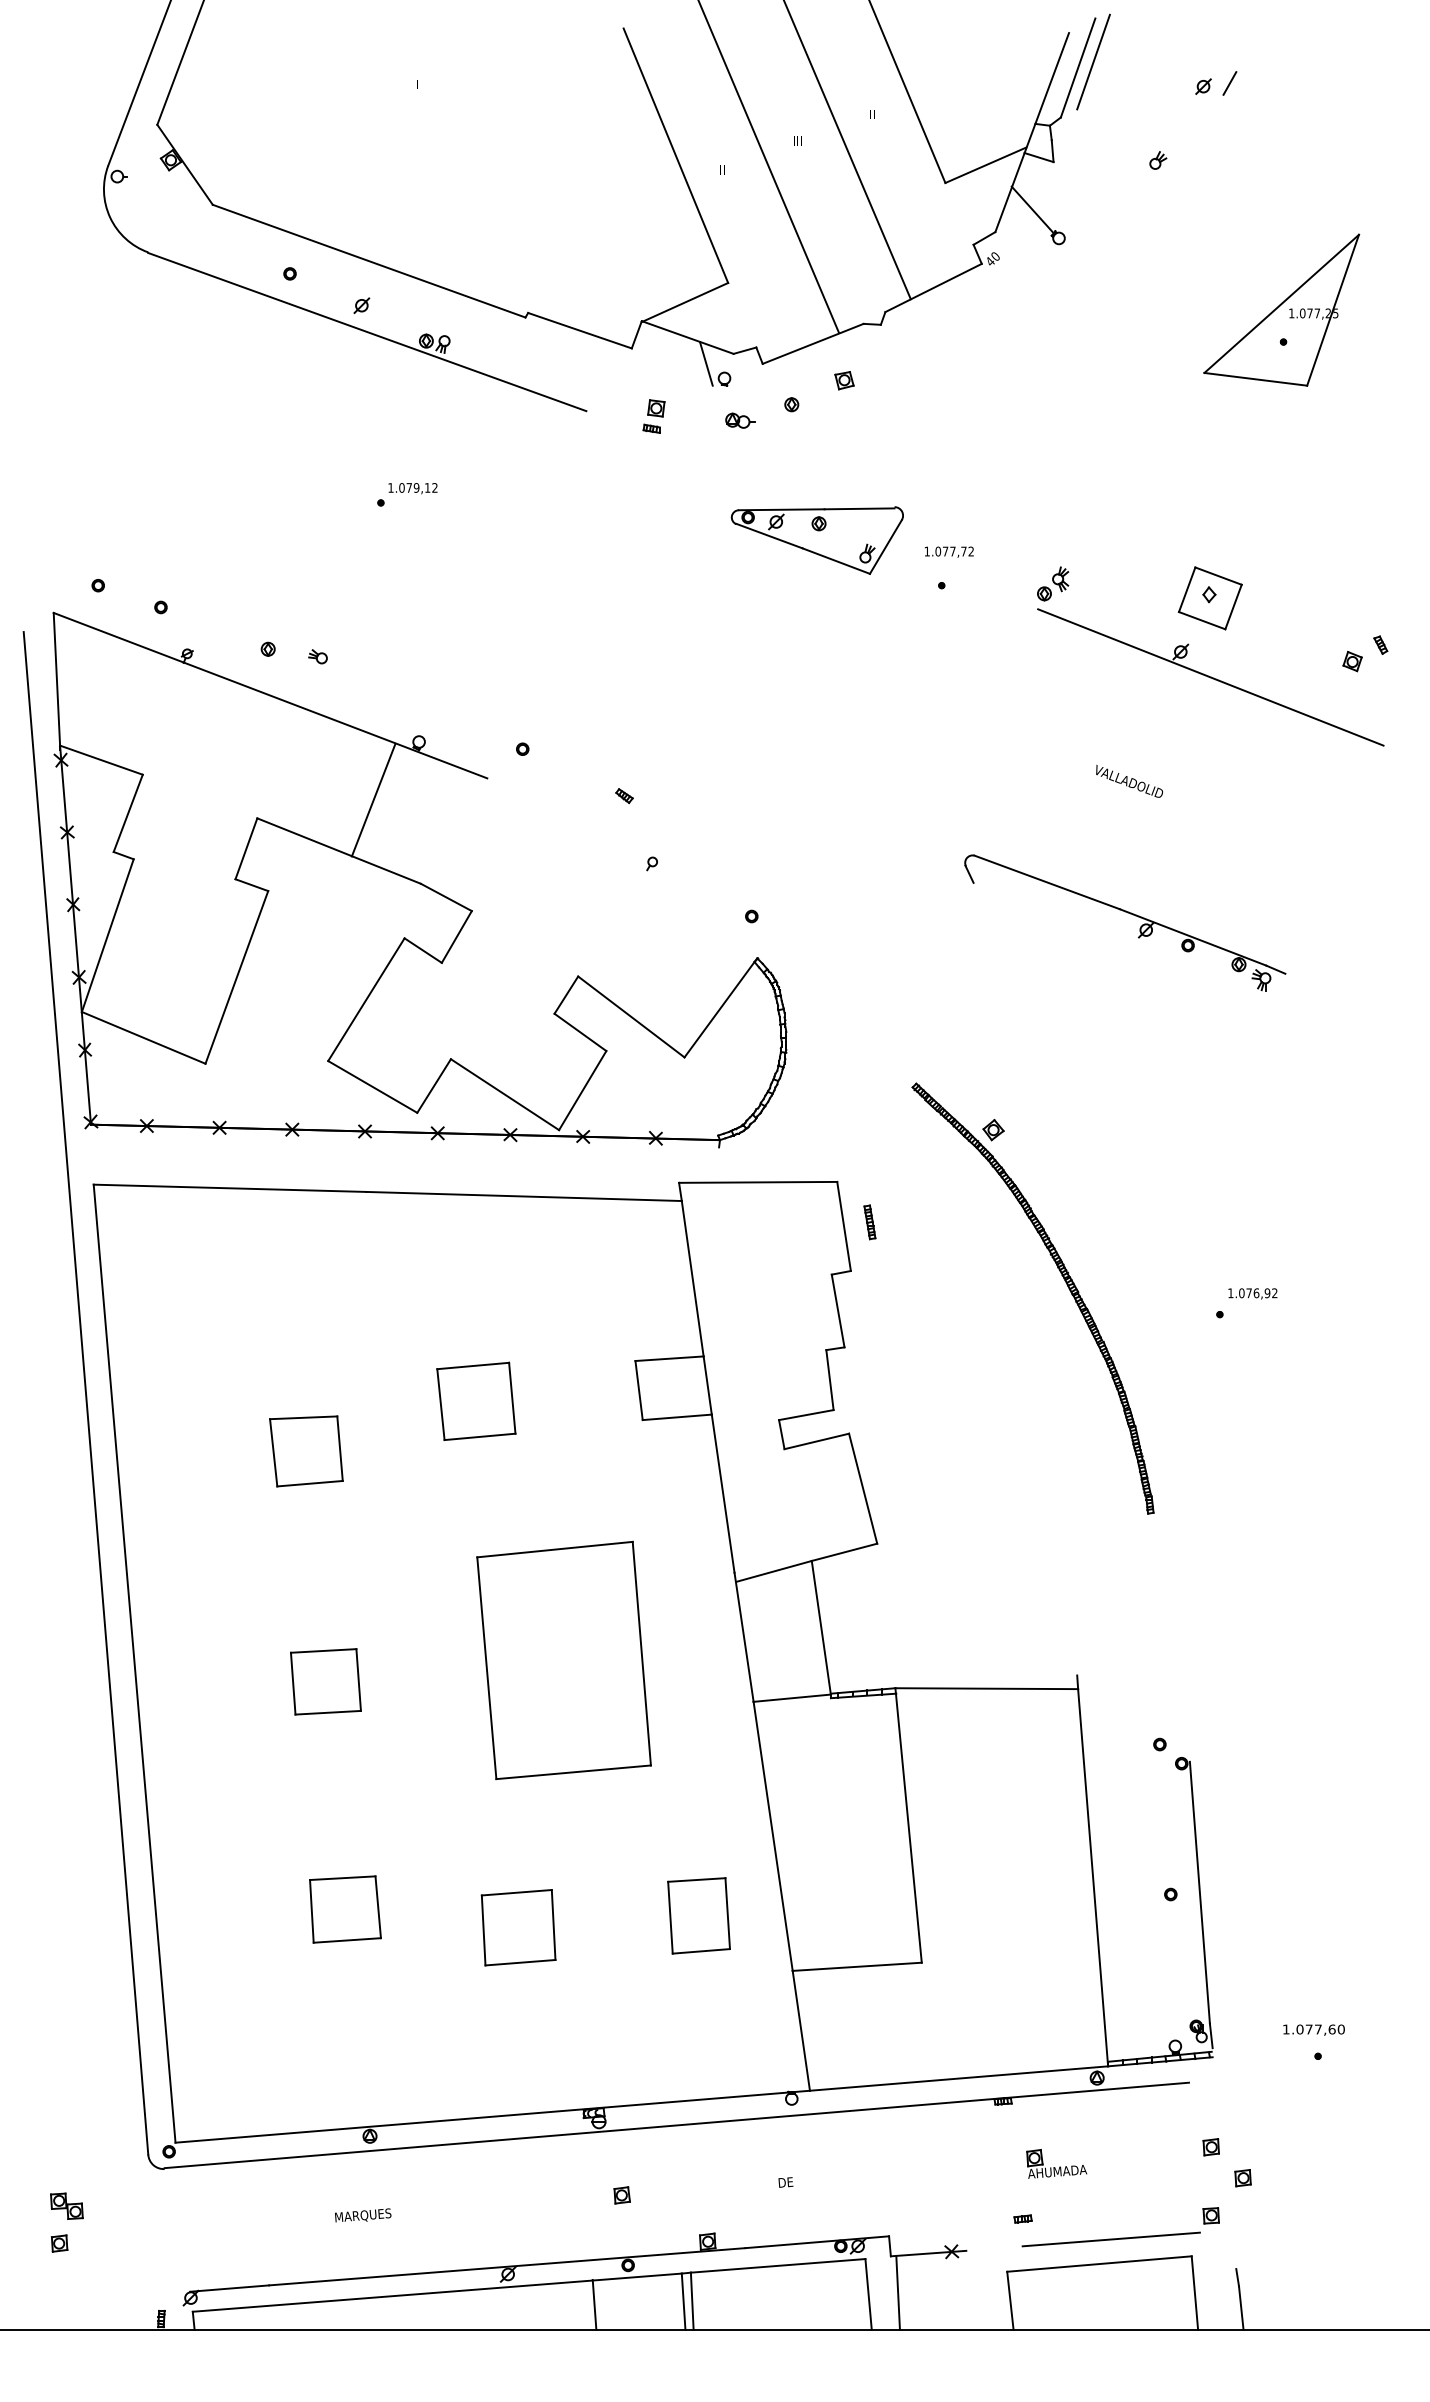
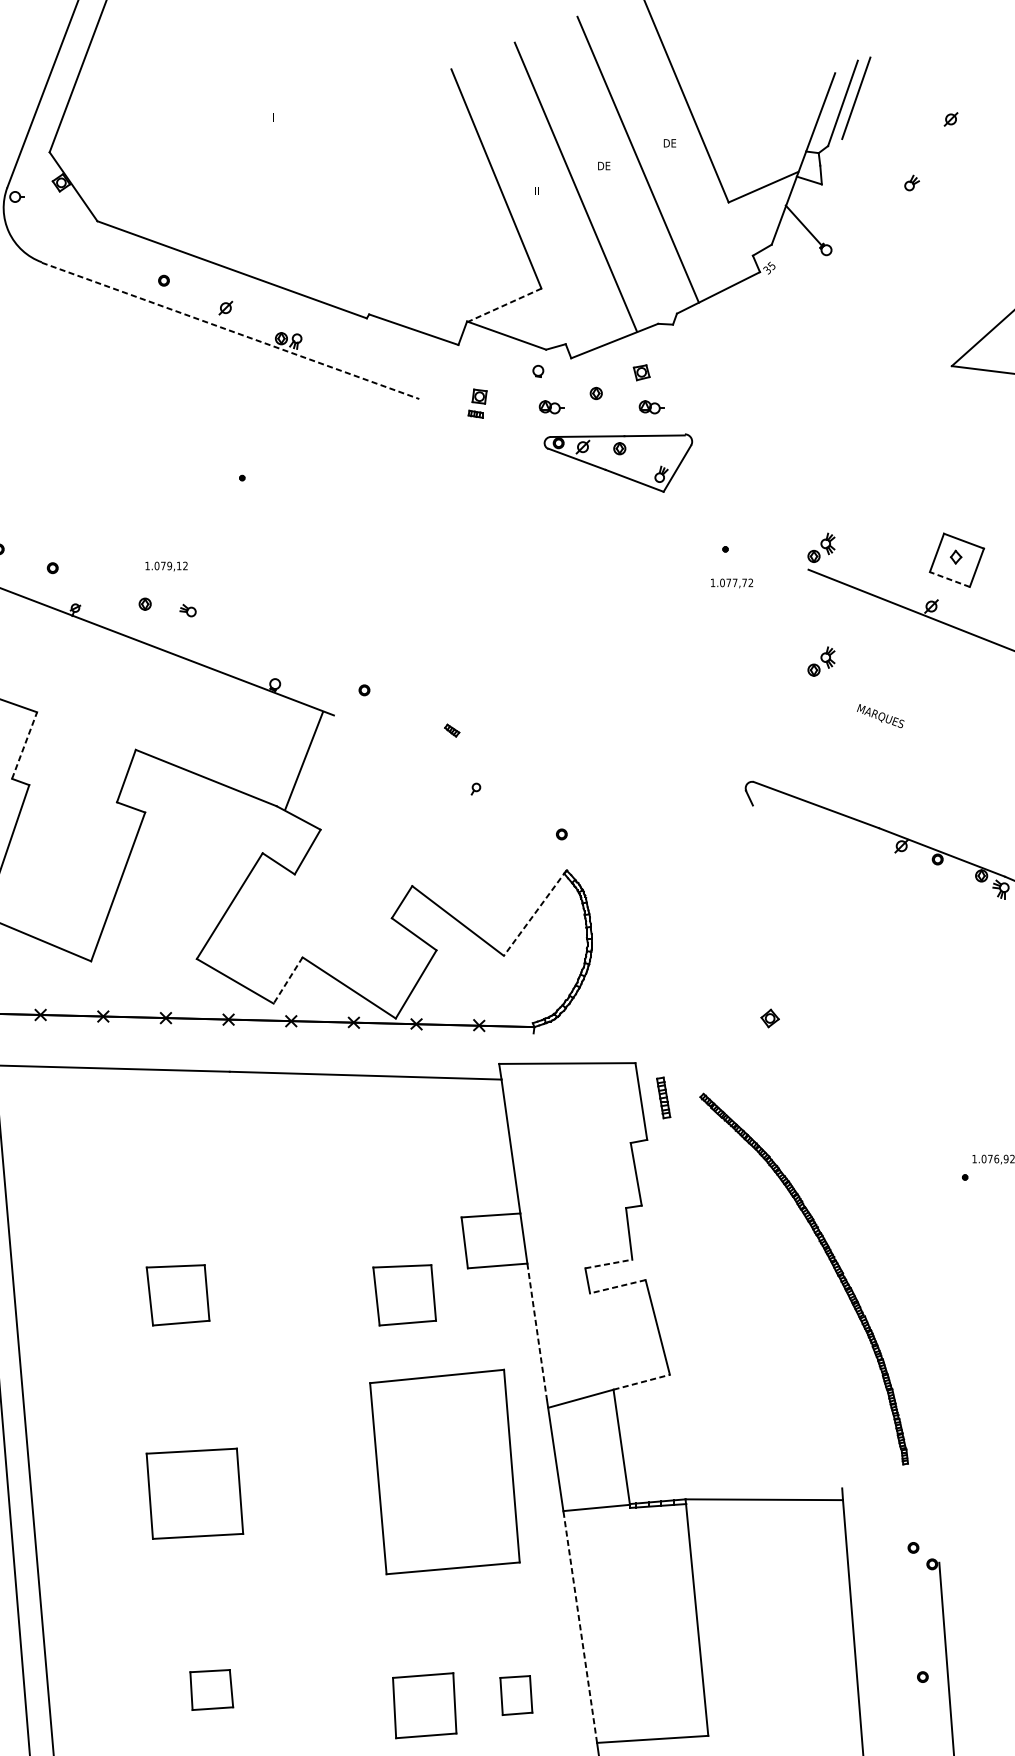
line: (1229, 83) -> (973, 116), removed
text: (877, 114) -> (670, 143), II -> DE
text: (800, 140) -> (603, 165), III -> DE
text: (992, 258) -> (769, 267), 40 -> 35
line: (685, 302) -> (504, 305), solid -> dashed
line: (367, 332) -> (230, 331), solid -> dashed
line: (706, 363) -> (522, 357), removed
part: (856, 420) -> (652, 407), added
text: (412, 488) -> (166, 566), moved
part: (816, 540) -> (617, 463), moved
text: (949, 551) -> (732, 582), moved
line: (1202, 620) -> (950, 579), solid -> dashed
part: (1053, 715) -> (821, 661), added
text: (1128, 780) -> (886, 717), VALLADOLID -> MARQUES
line: (373, 799) -> (303, 760), moved
line: (128, 812) -> (24, 744), solid -> dashed
line: (720, 1008) -> (534, 913), solid -> dashed
line: (434, 1086) -> (288, 980), solid -> dashed
part: (869, 1222) -> (663, 1098), size x1.4
part: (1063, 1279) -> (830, 1262), moved
part: (476, 1400) -> (324, 1251), removed
line: (806, 1415) -> (608, 1264), solid -> dashed
line: (816, 1441) -> (617, 1286), solid -> dashed
part: (569, 1451) -> (404, 1295), added
line: (723, 1493) -> (537, 1331), solid -> dashed
line: (844, 1552) -> (641, 1382), solid -> dashed
part: (563, 1660) -> (444, 1472), moved
part: (325, 1681) -> (194, 1493), size x1.6
line: (773, 1836) -> (580, 1627), solid -> dashed
part: (345, 1909) -> (211, 1690), size x0.7
part: (698, 1915) -> (515, 1695), size x0.6
part: (518, 1927) -> (424, 1705), moved

